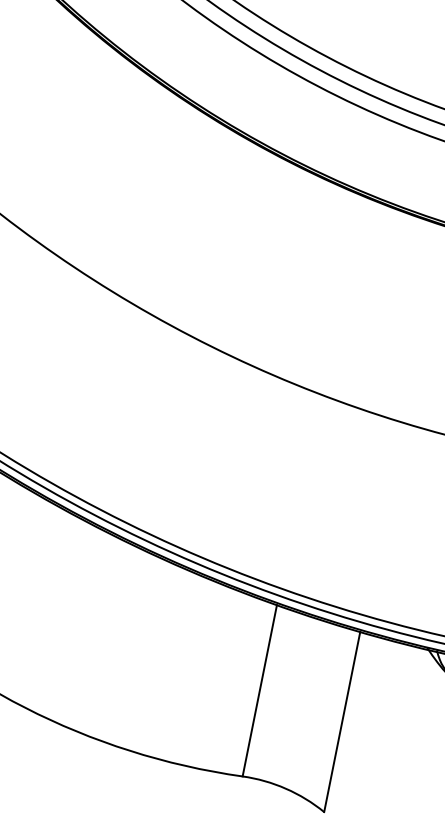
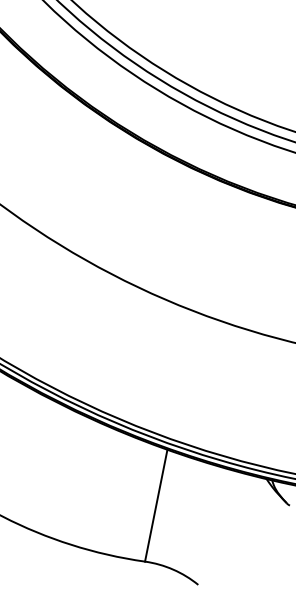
line: (341, 721) -> (209, 525), removed

